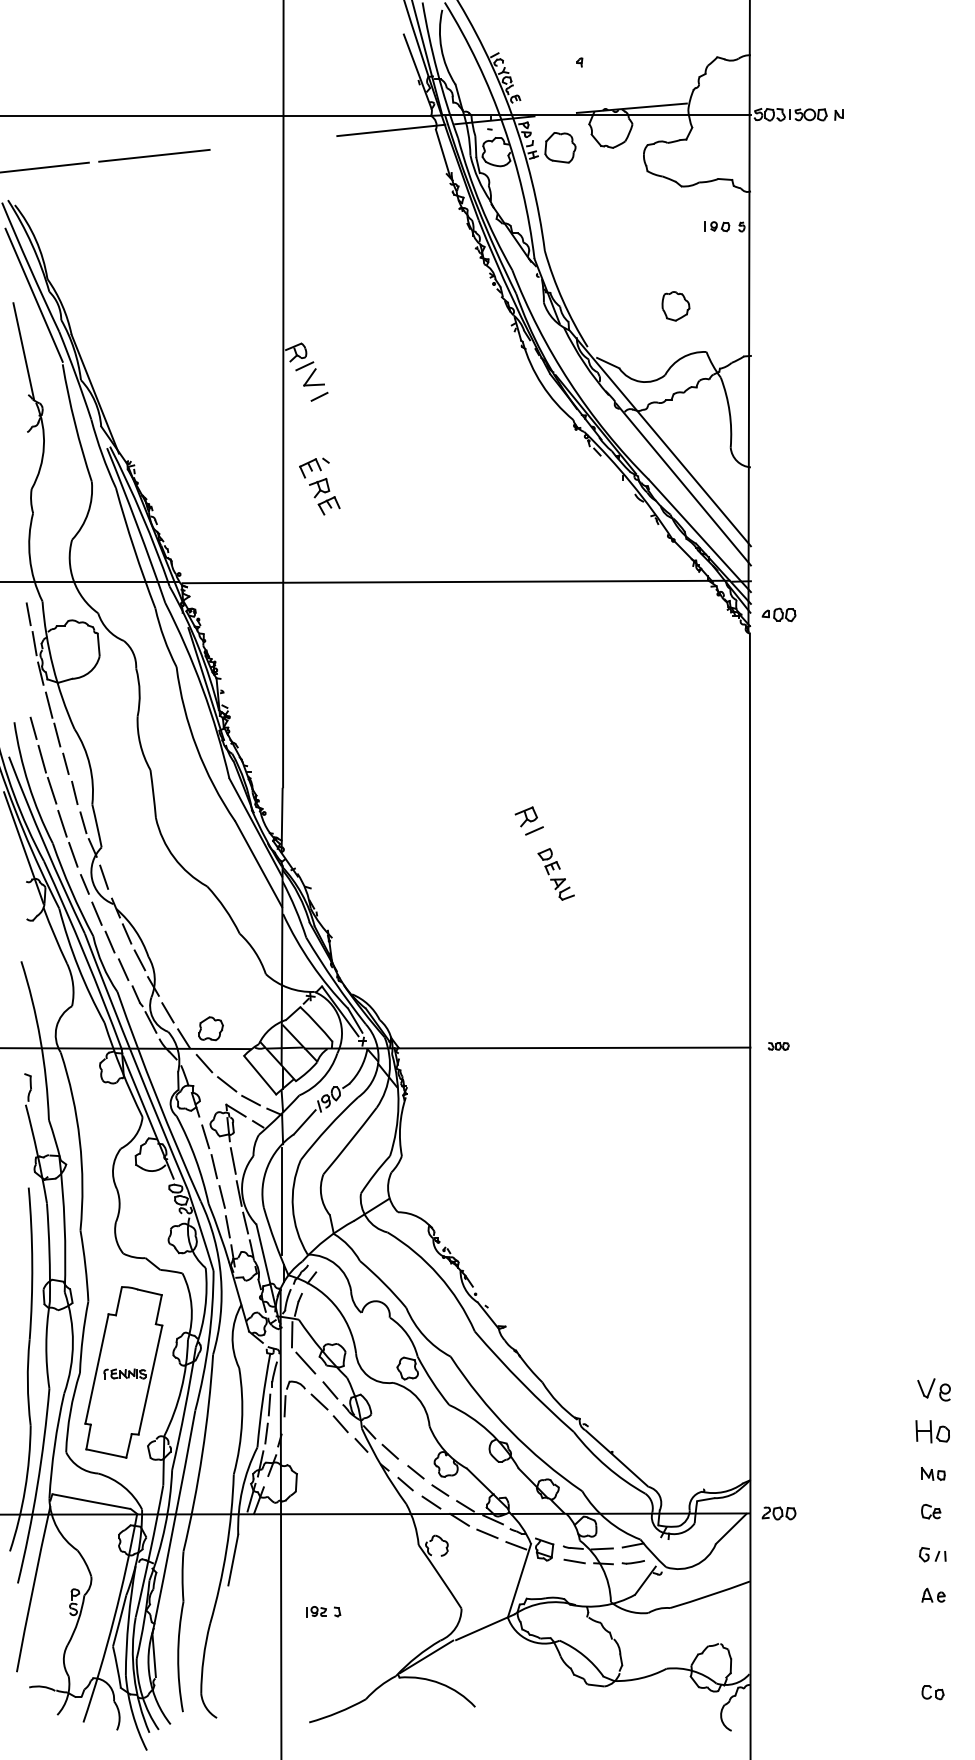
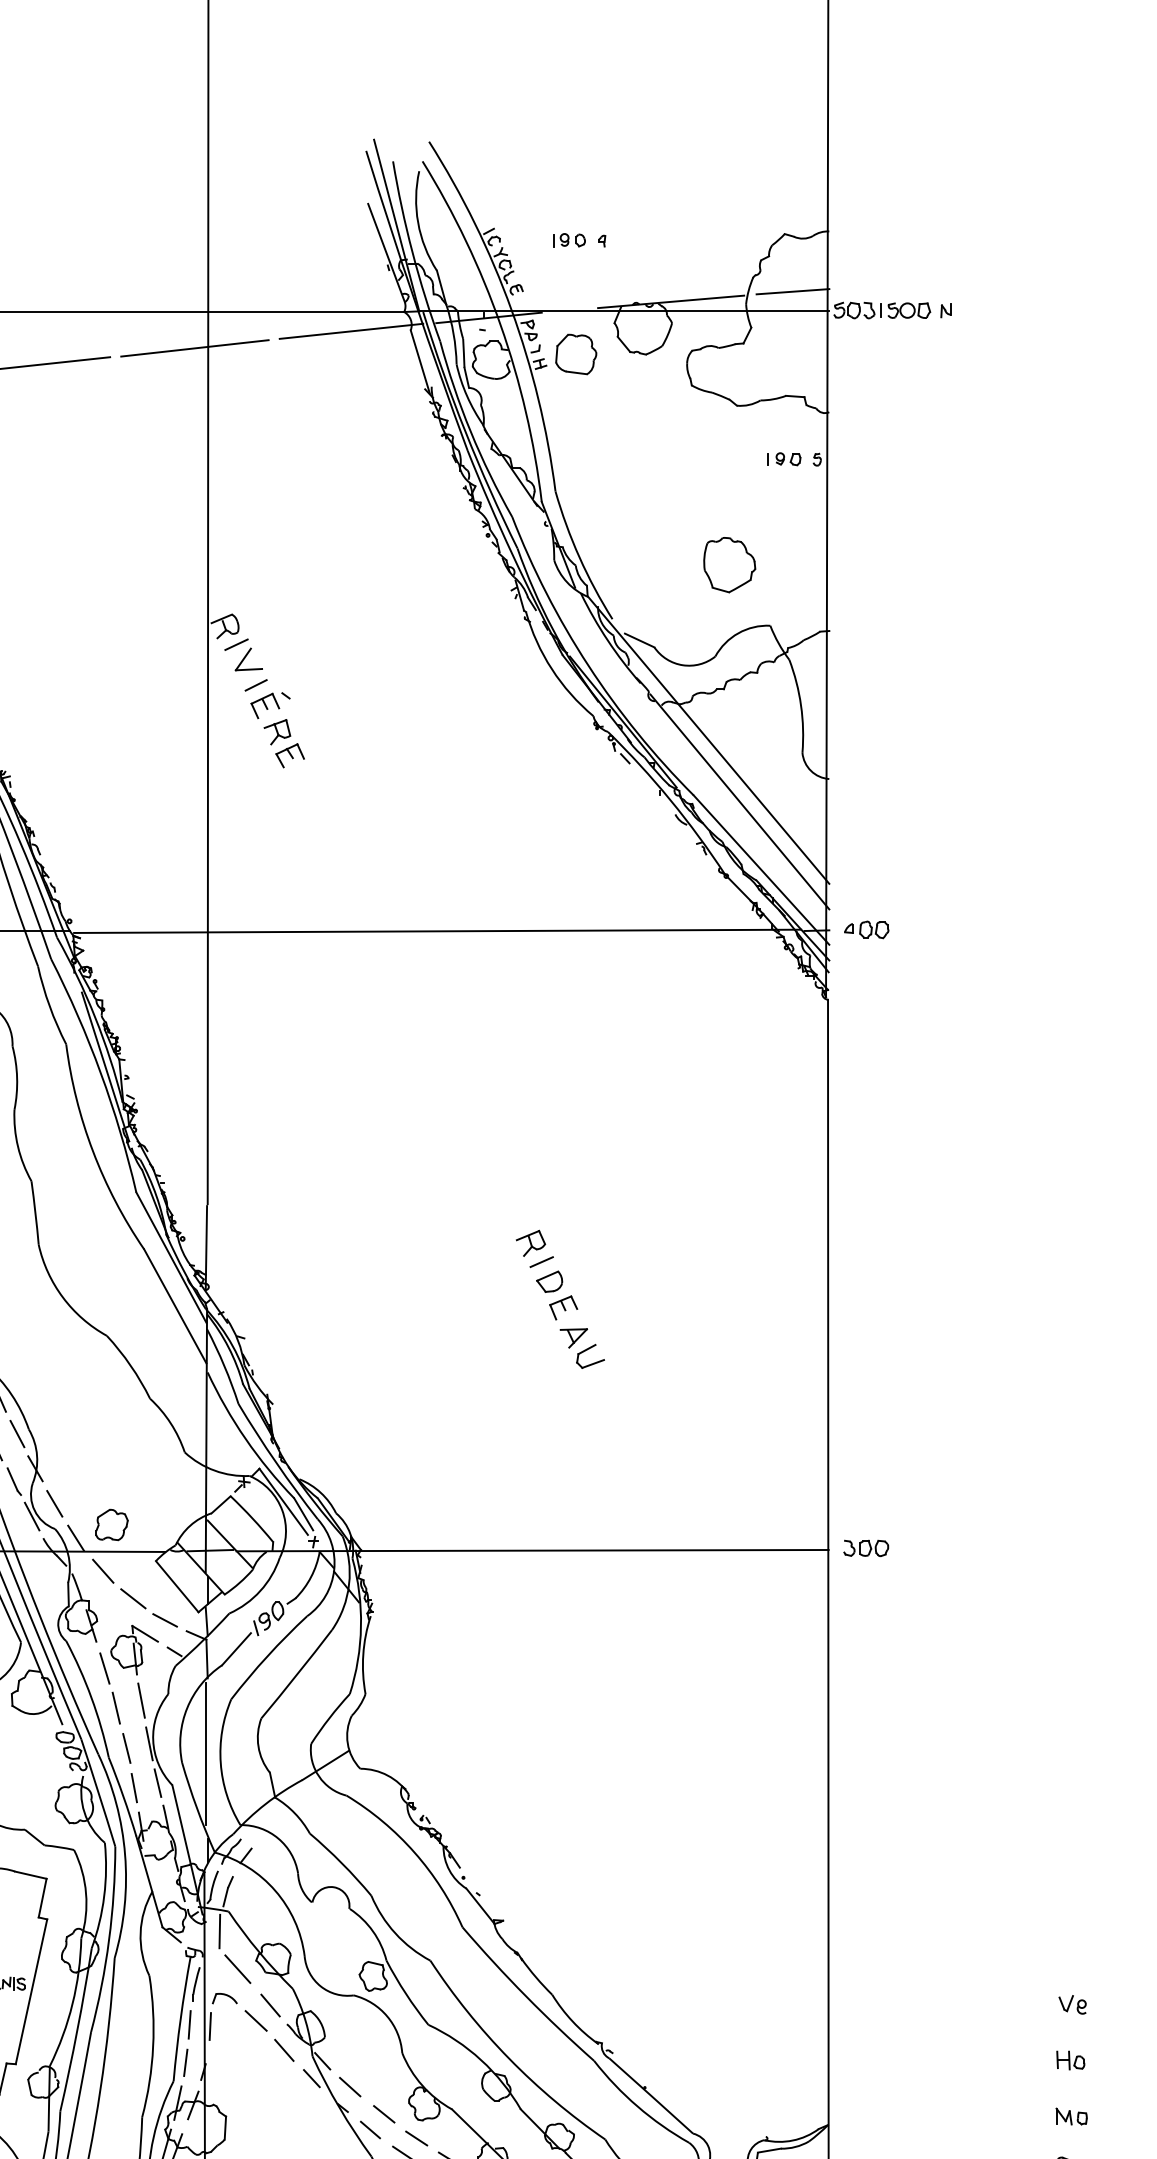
part: (554, 61) -> (568, 239), added
line: (723, 100) -> (792, 291), added
line: (273, 143) -> (194, 348), added
part: (675, 306) -> (729, 565), size x1.43
part: (319, 486) -> (277, 730), moved
part: (778, 614) -> (865, 929), moved
part: (556, 874) -> (570, 1319), size x1.43
part: (778, 1046) -> (865, 1548), size x1.67
part: (933, 1389) -> (1071, 2004), size x0.62
part: (932, 1431) -> (1070, 2060), size x0.62

